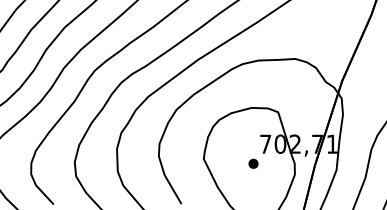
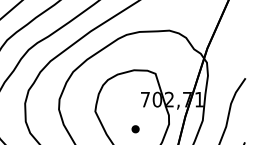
part: (253, 163) -> (135, 129), moved

